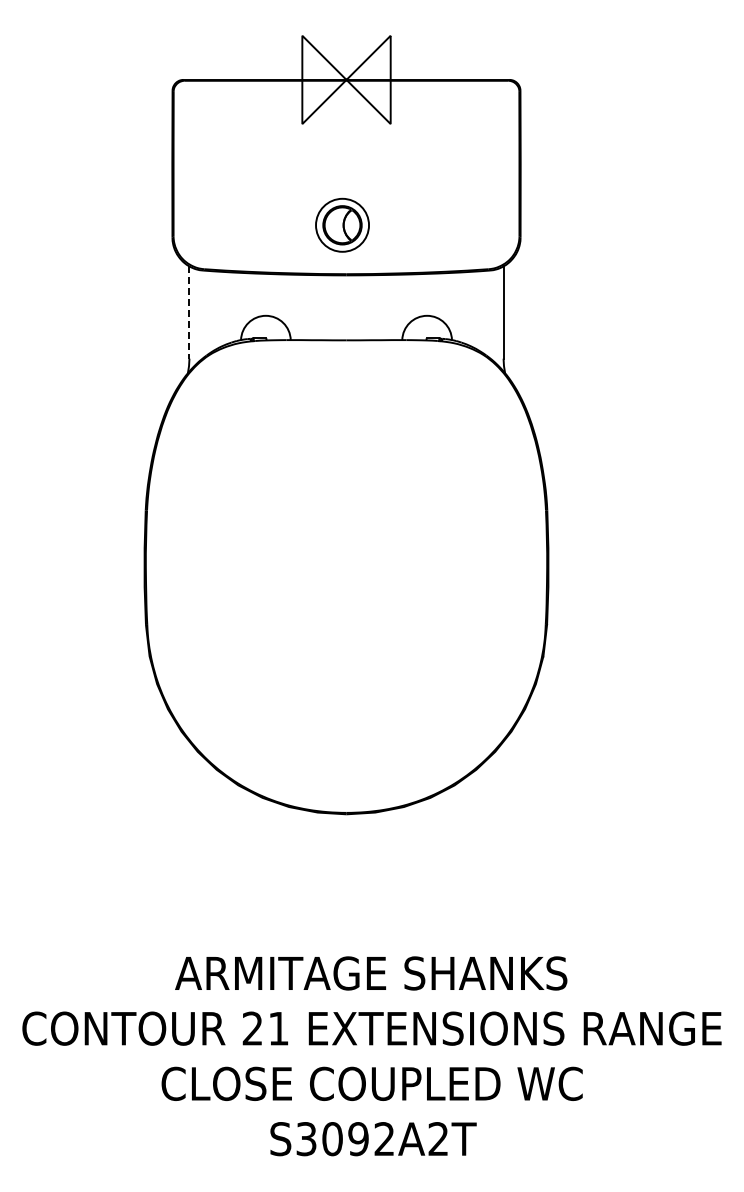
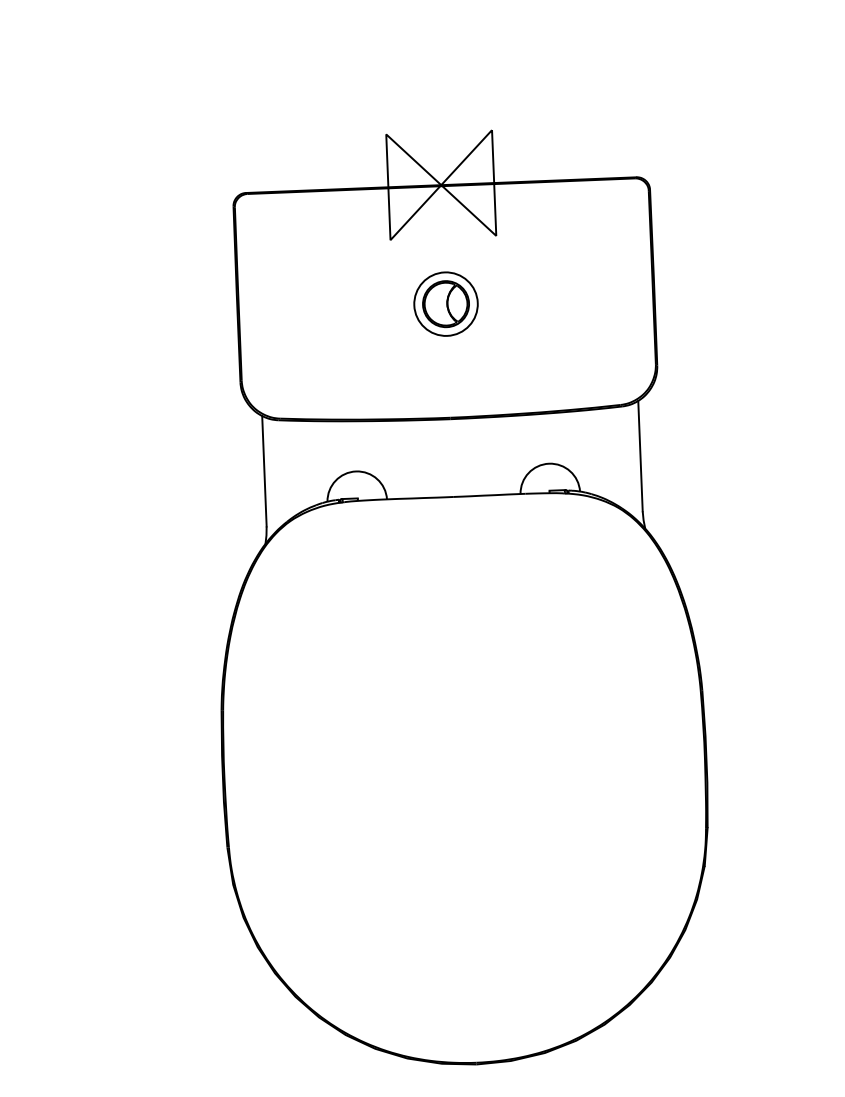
part: (342, 224) -> (445, 303), moved
line: (189, 313) -> (264, 472), dashed -> solid

